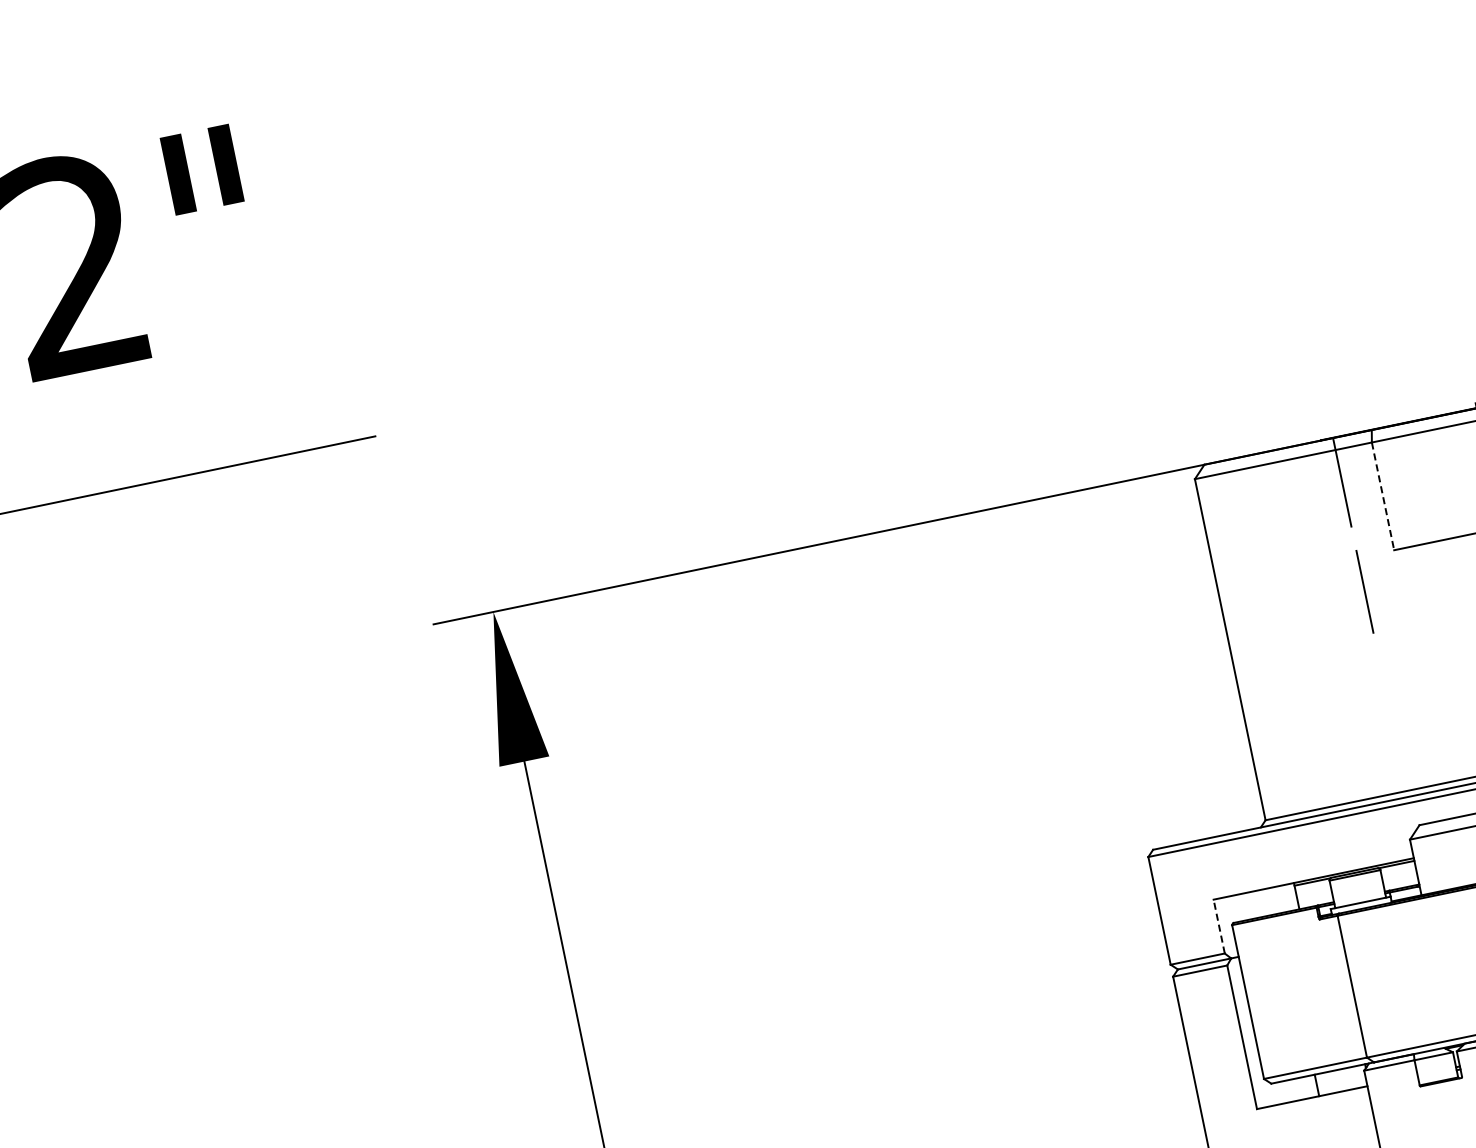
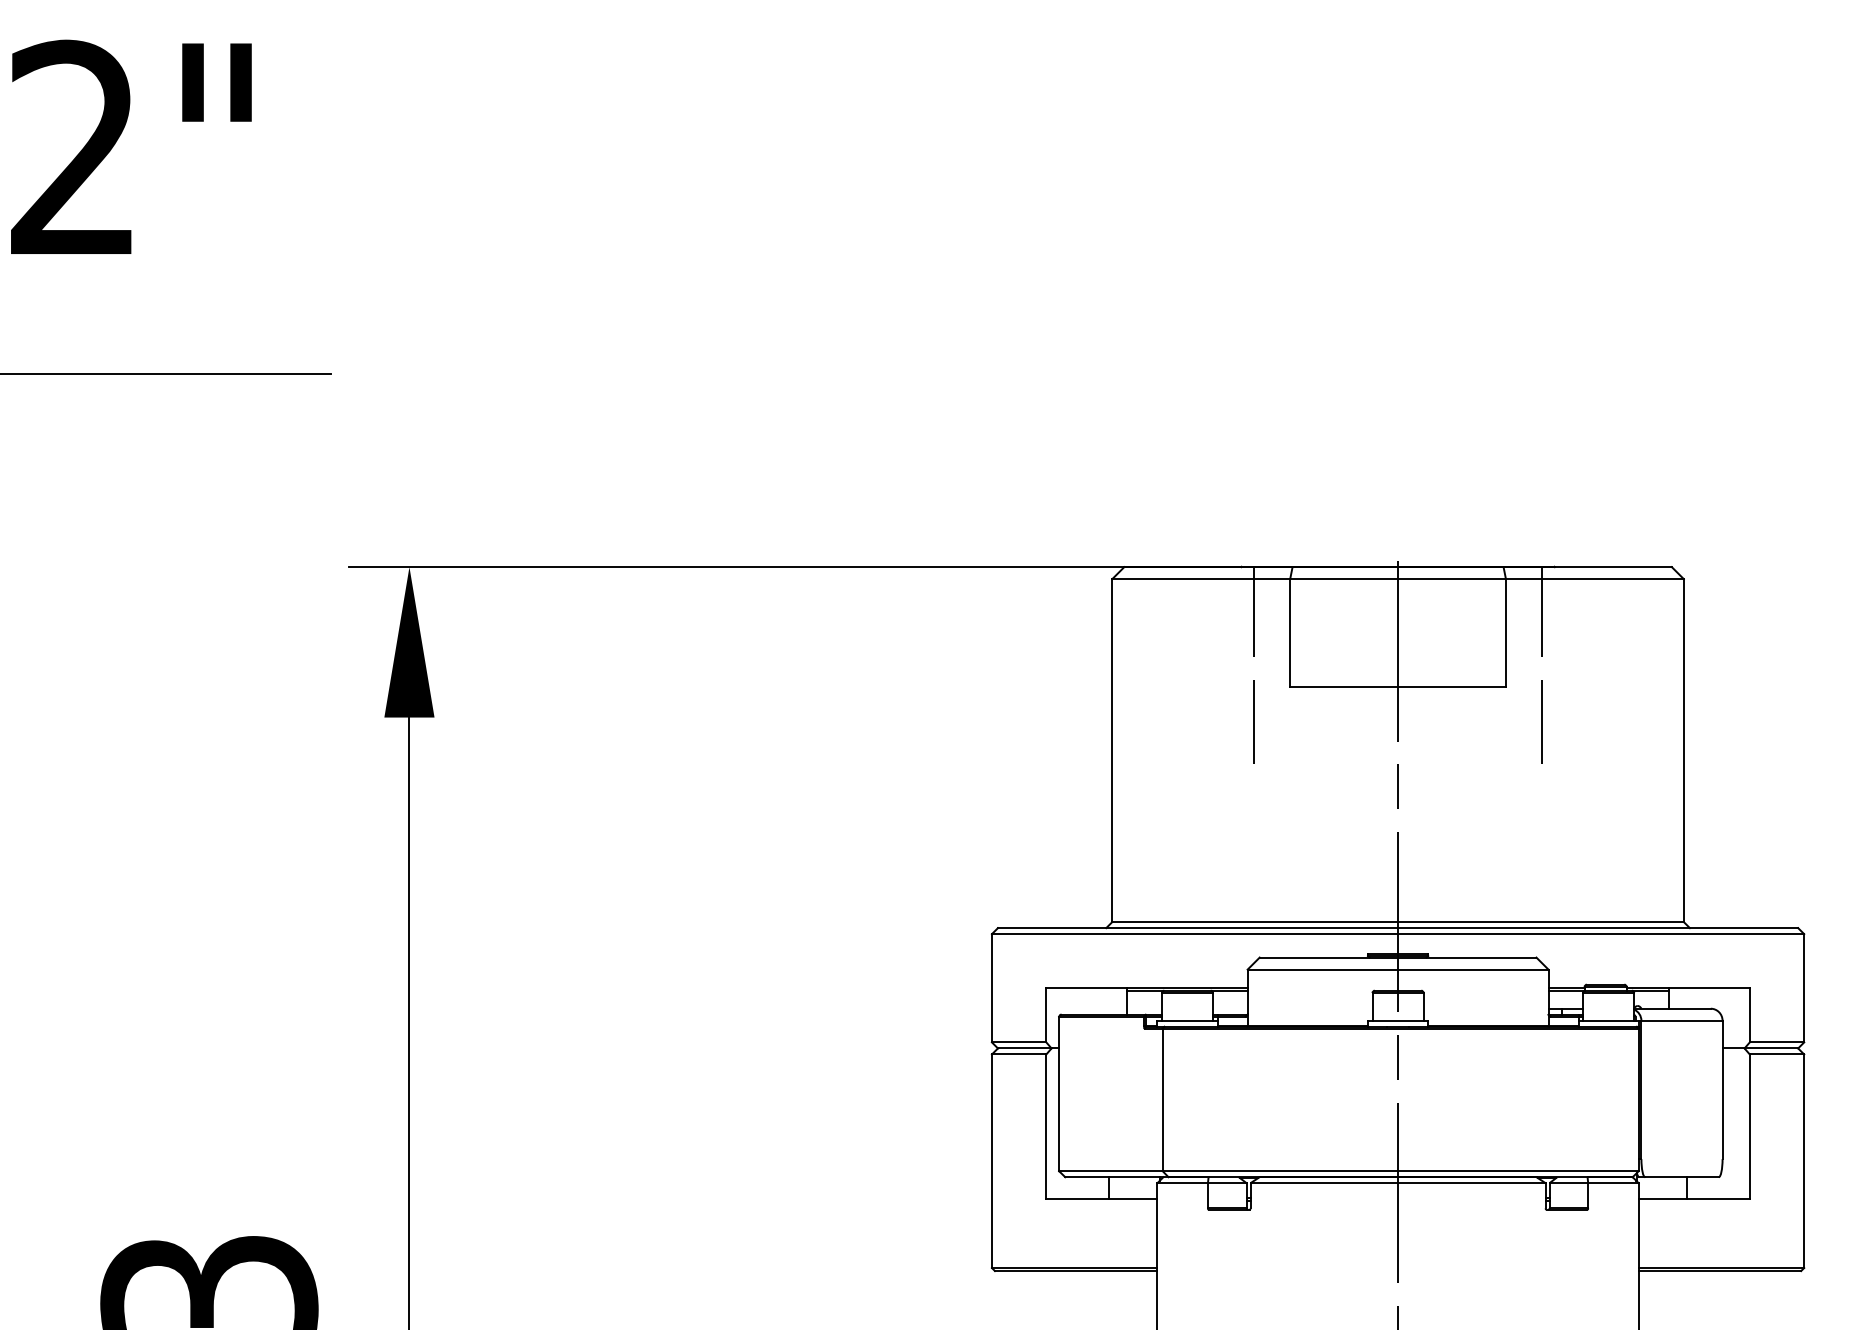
line: (1383, 496) -> (1290, 633), dashed -> solid
line: (1219, 925) -> (1046, 1014), dashed -> solid

